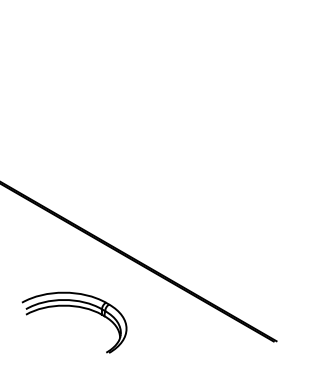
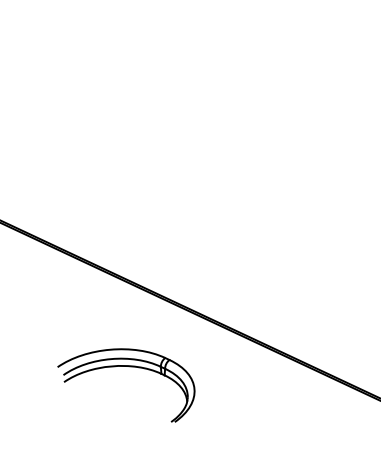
part: (74, 307) -> (125, 367), moved

